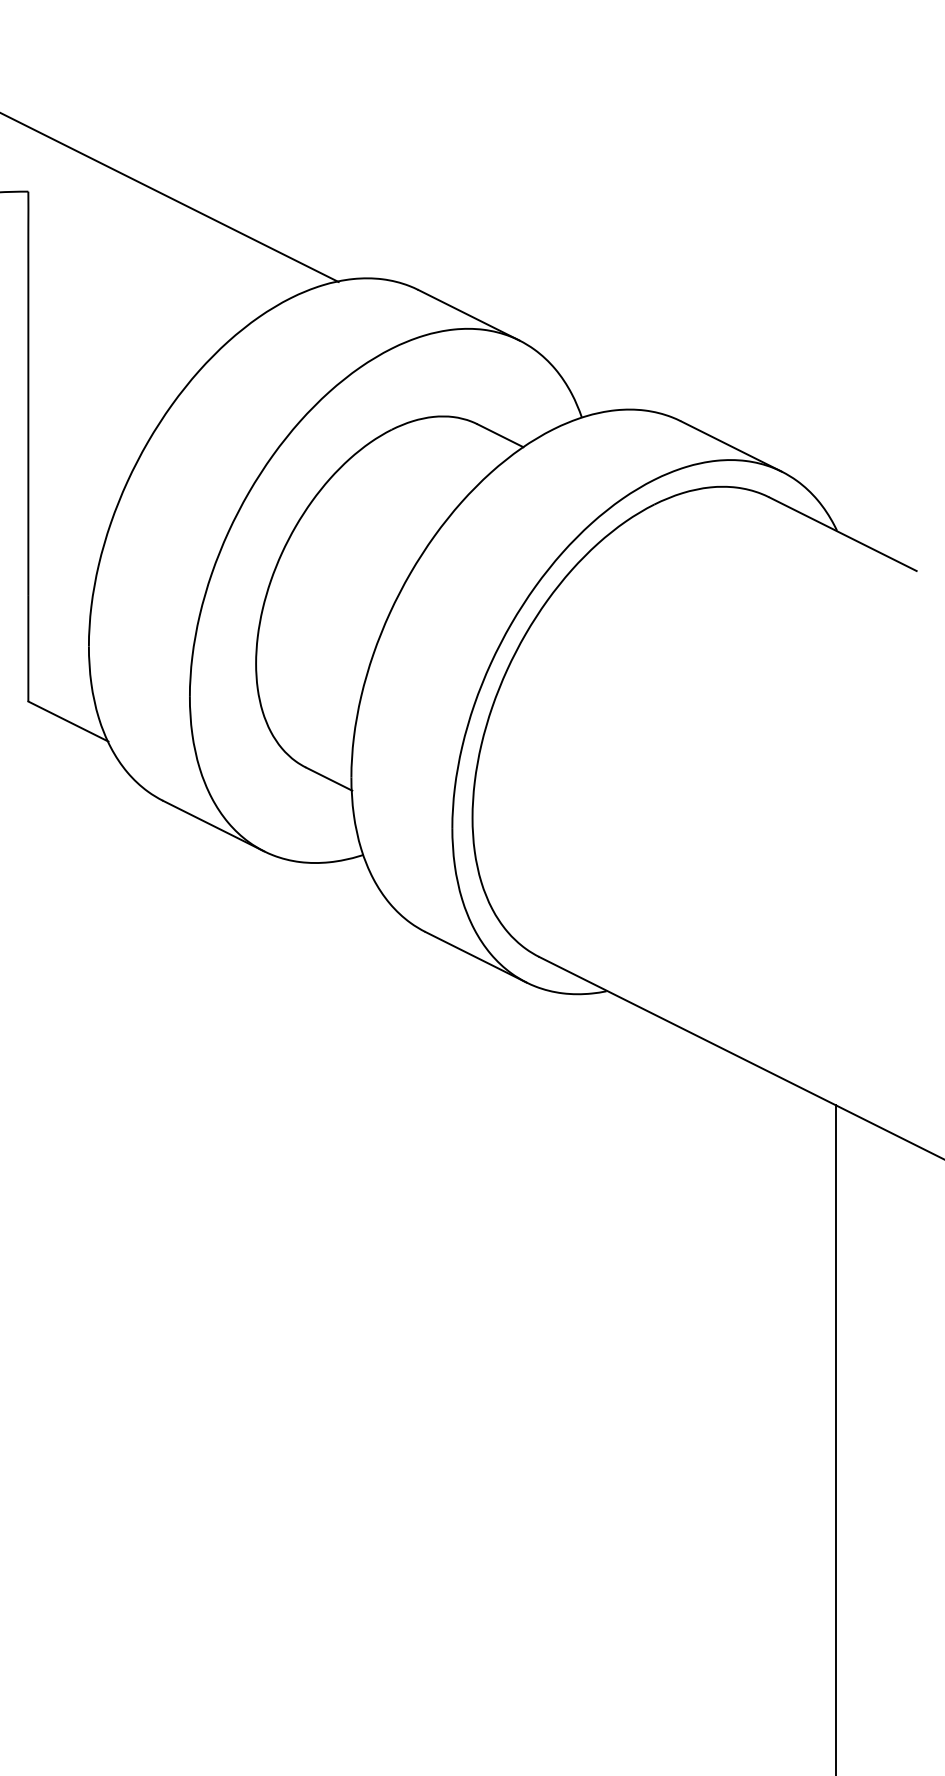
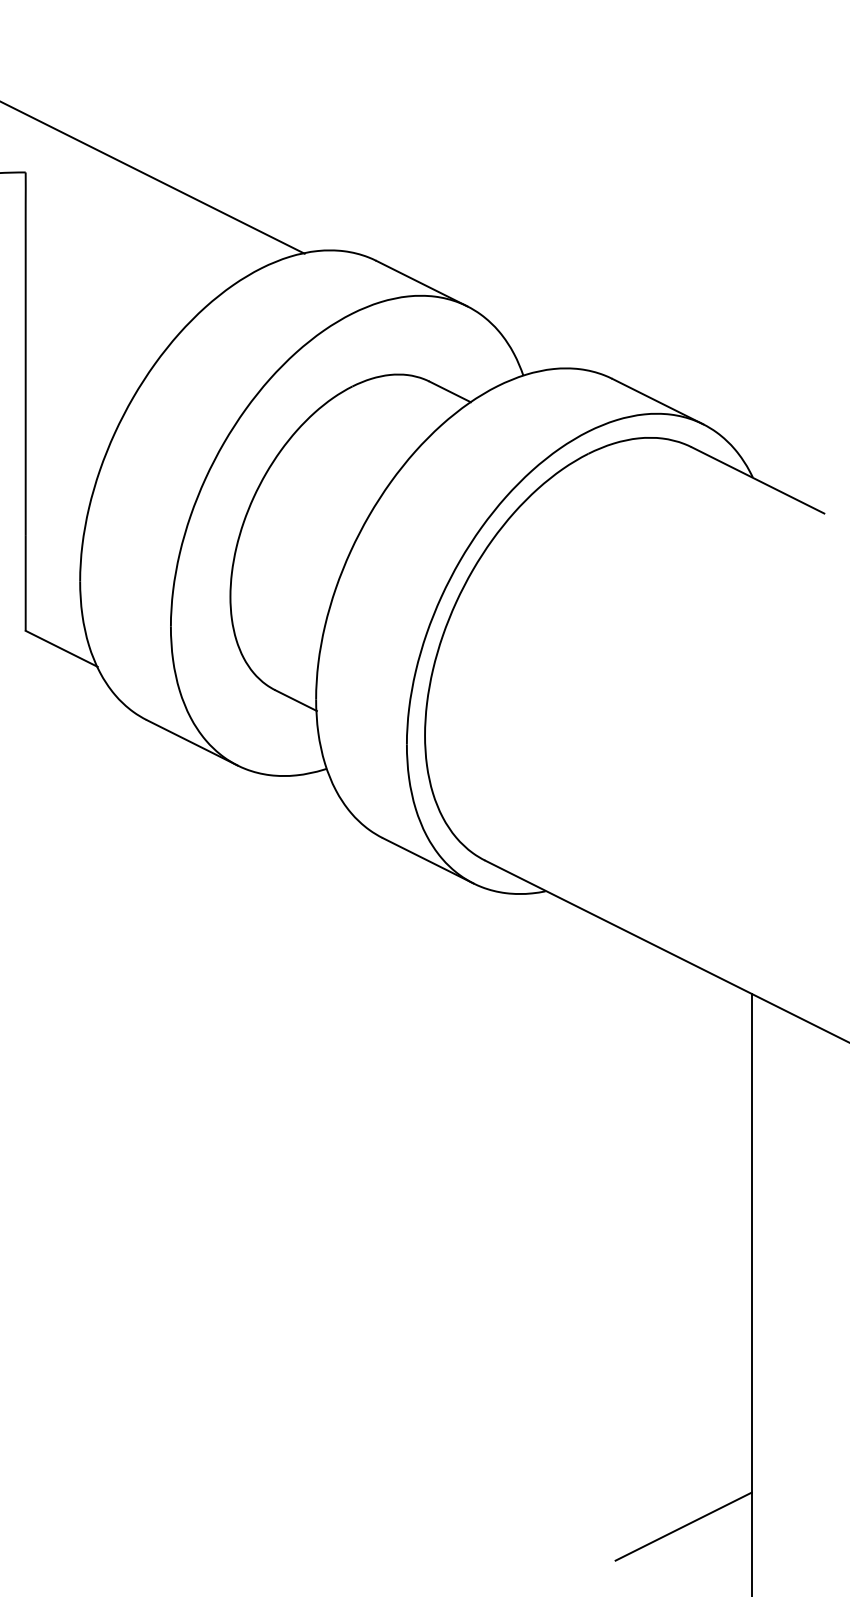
line: (760, 1697) -> (683, 1526), added

